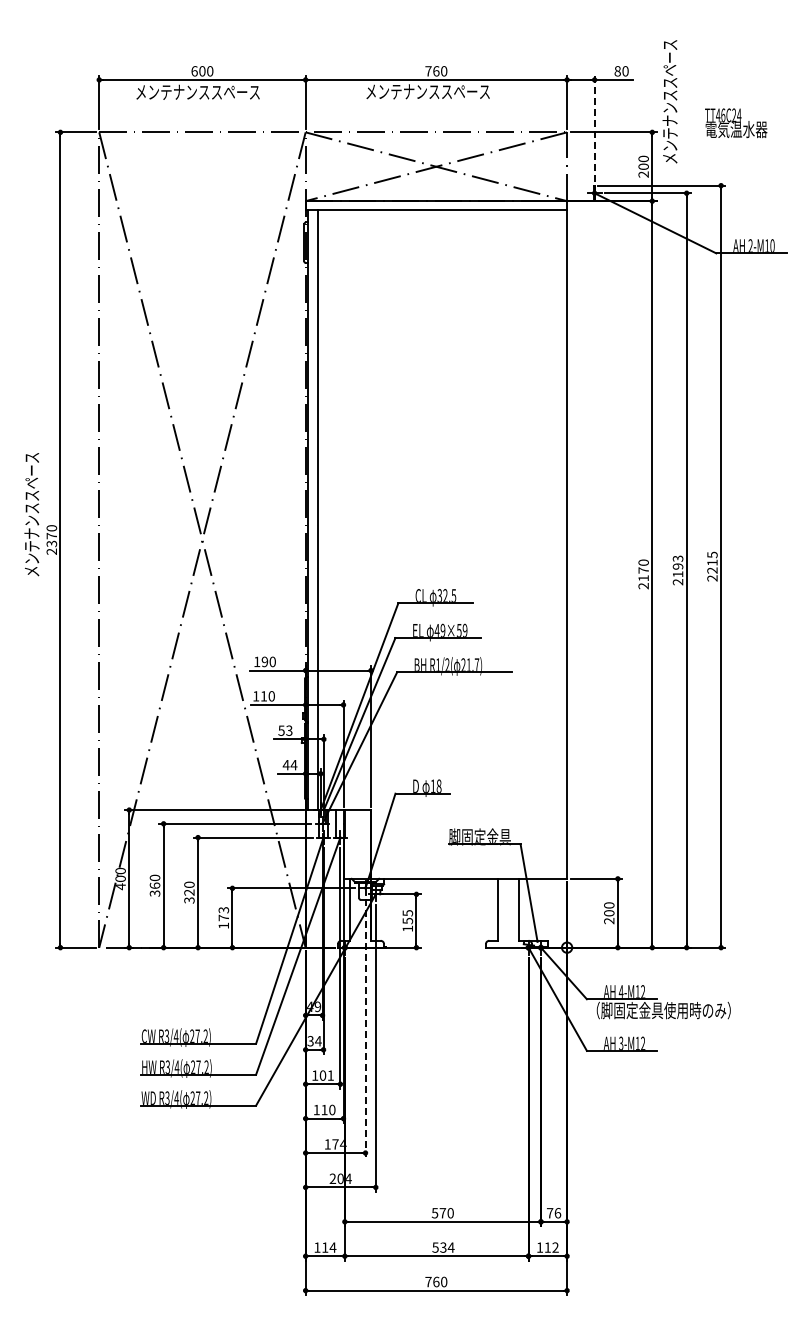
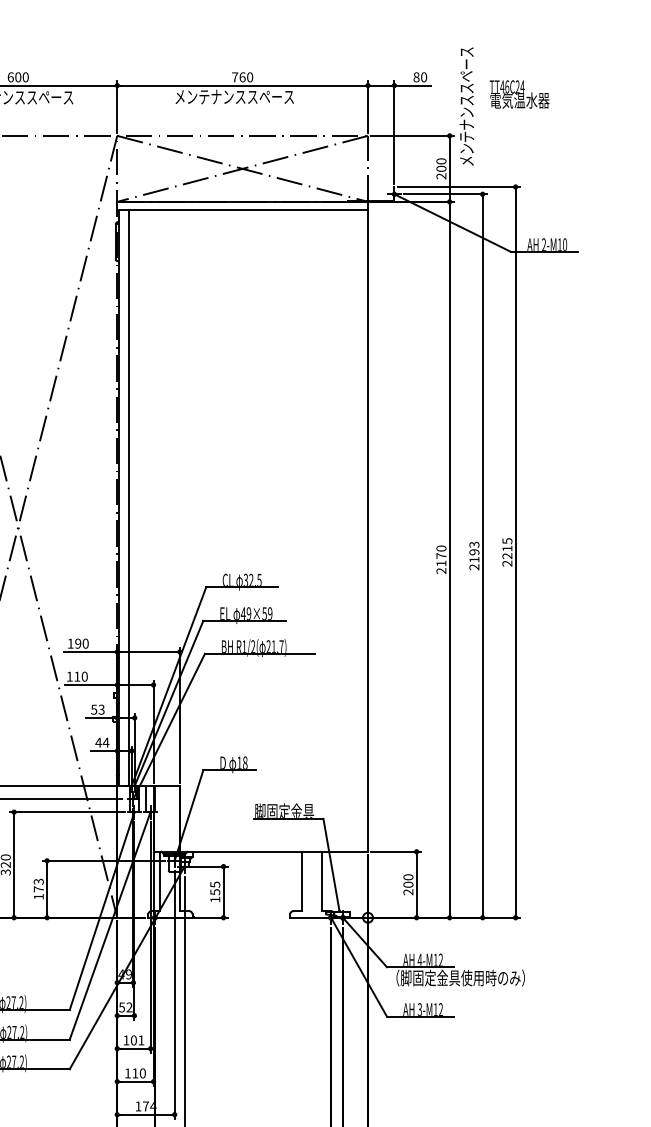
text: (736, 123) -> (519, 94), moved
line: (594, 128) -> (394, 132), dashed -> solid
line: (365, 1028) -> (174, 995), dashed -> solid
text: (314, 1041) -> (125, 1007), 34 -> 52

